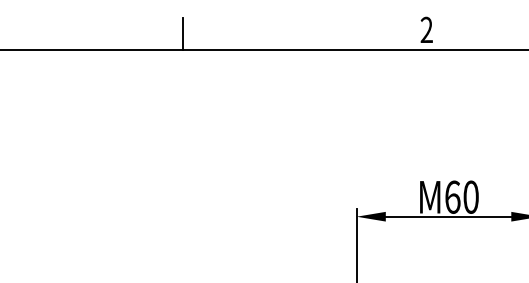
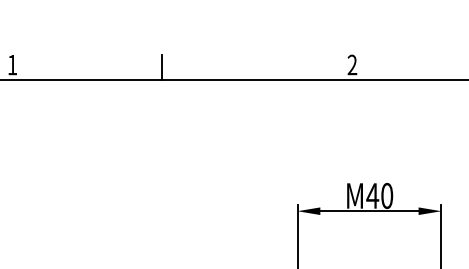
text: (452, 196) -> (372, 195), M60 -> M40

